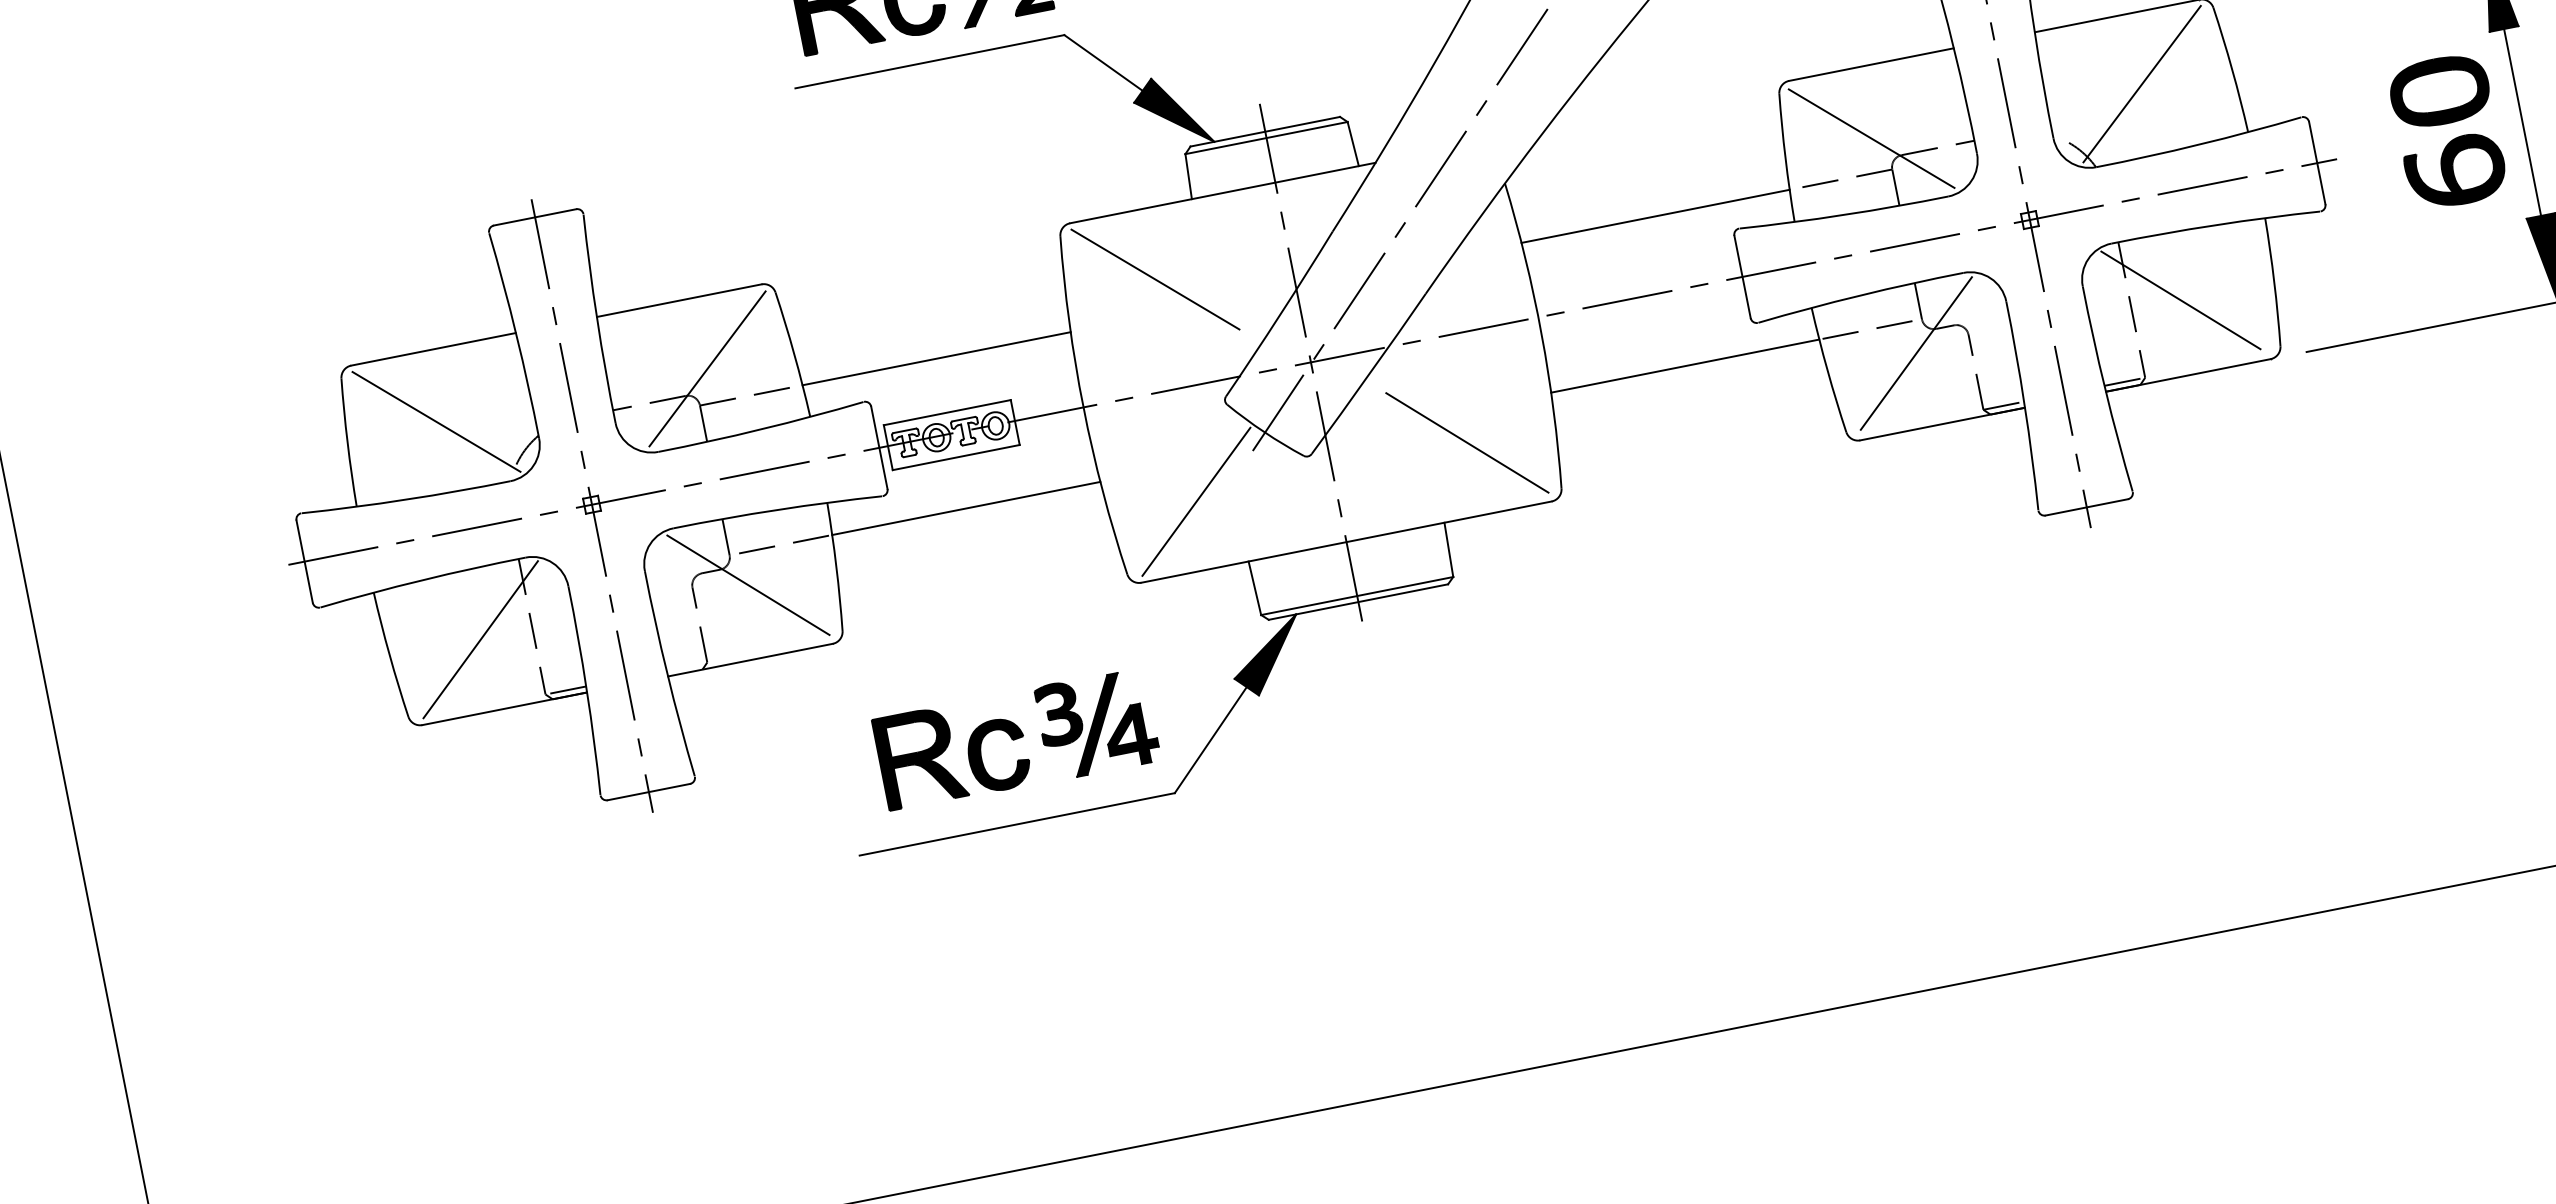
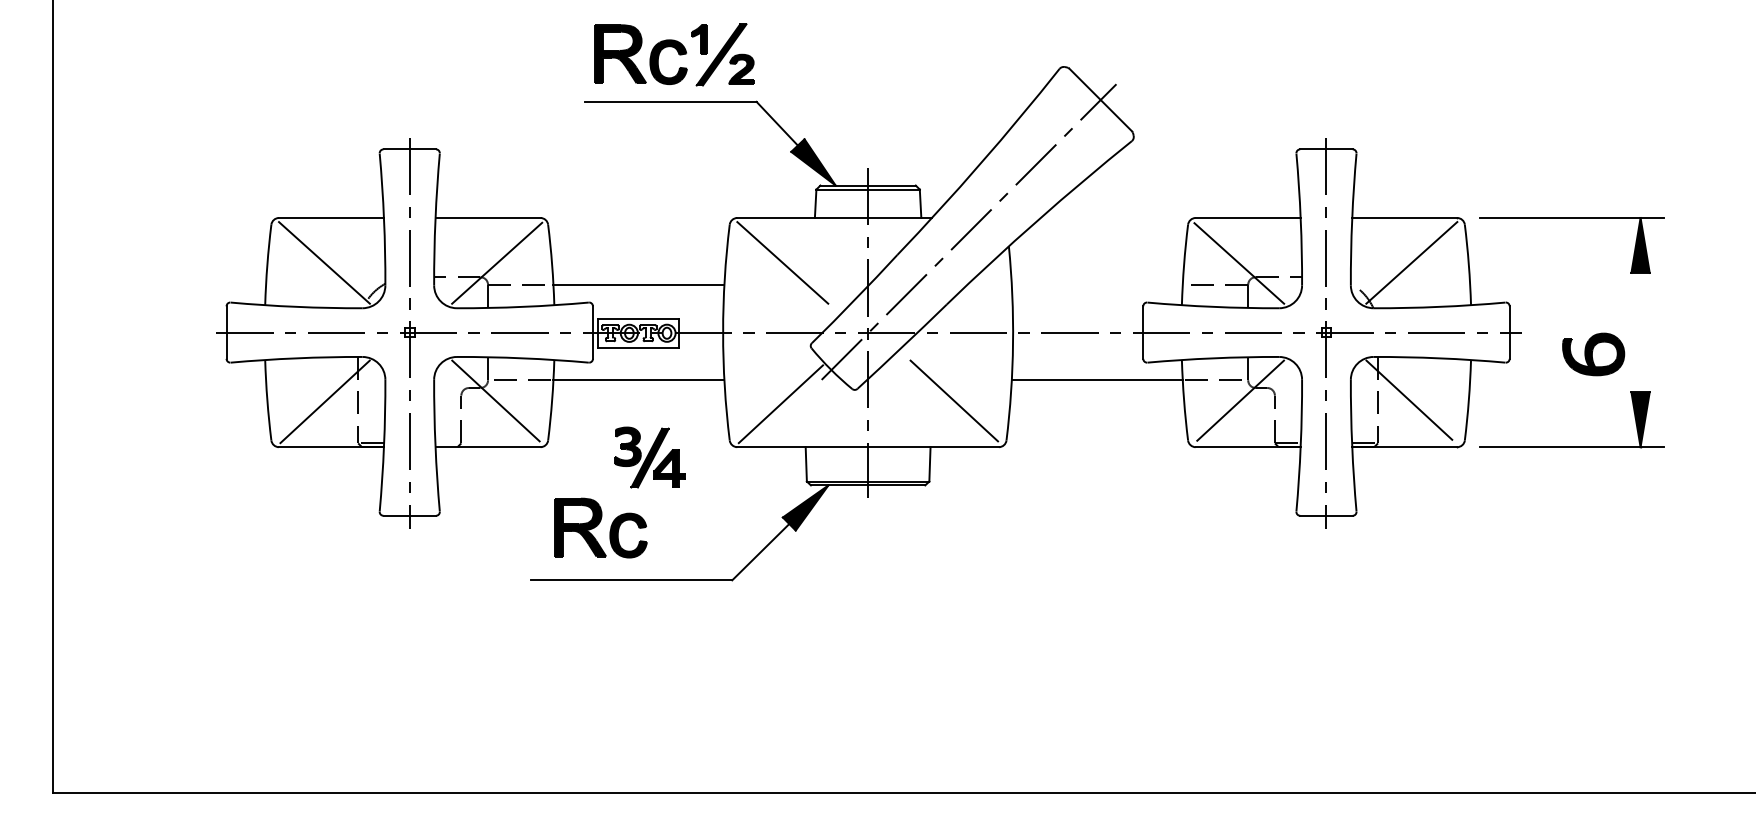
part: (2439, 91) -> (1593, 303), removed
line: (2522, 122) -> (1640, 332), removed
line: (1654, 216) -> (1096, 284), removed
part: (1096, 724) -> (649, 457), moved

